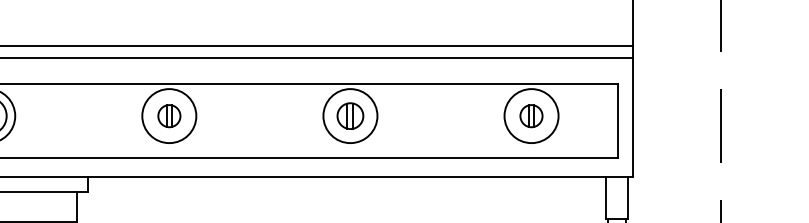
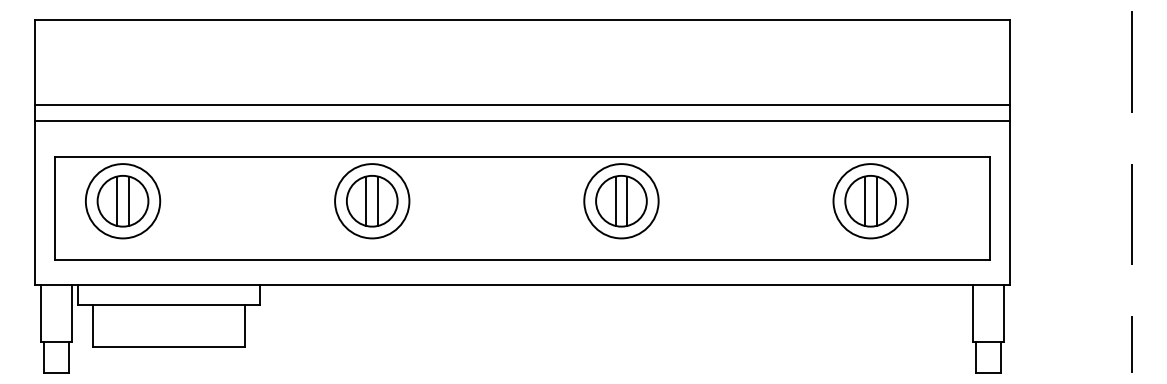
part: (169, 116) -> (372, 201), size x1.67
part: (350, 116) -> (621, 201), size x1.43
part: (531, 116) -> (870, 201), size x1.67

